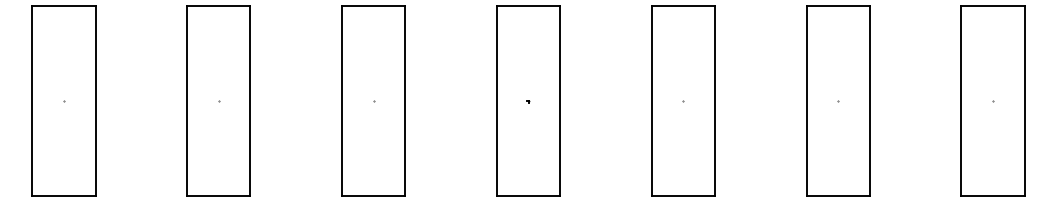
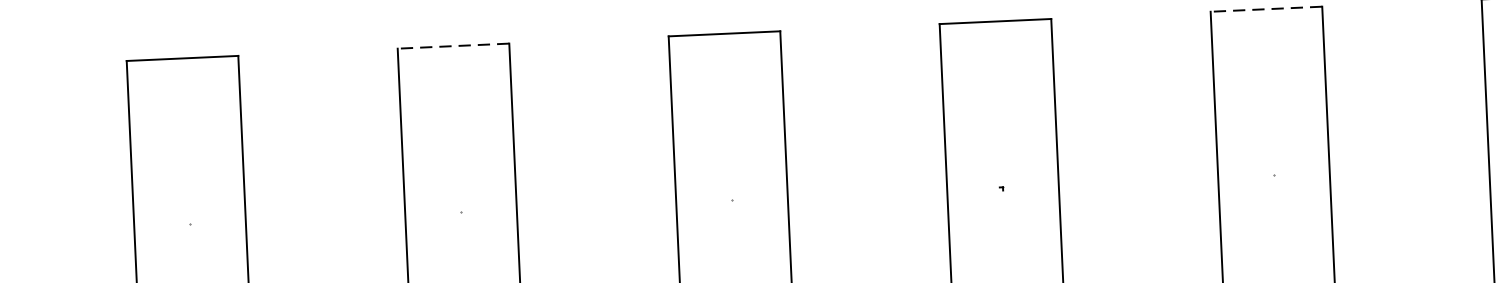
line: (218, 6) -> (453, 46), solid -> dashed
line: (683, 6) -> (1266, 9), solid -> dashed

